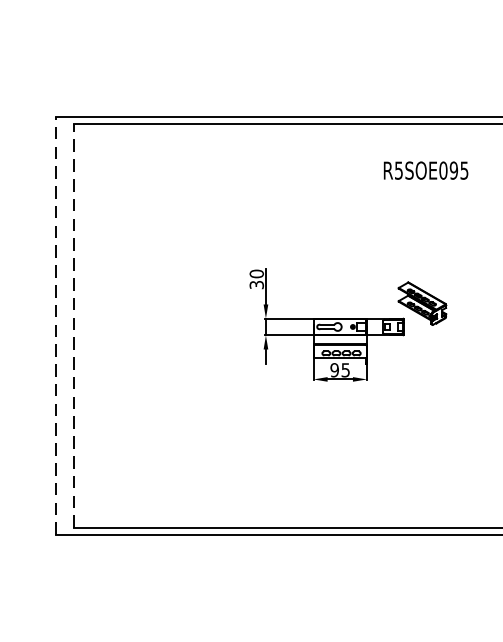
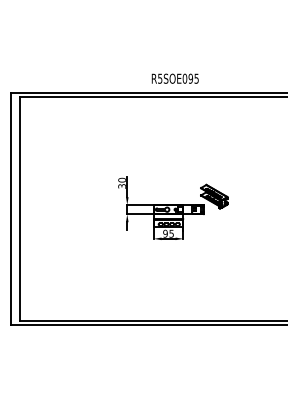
text: (424, 170) -> (174, 78), moved
line: (55, 324) -> (10, 208), dashed -> solid
line: (73, 324) -> (20, 208), dashed -> solid

